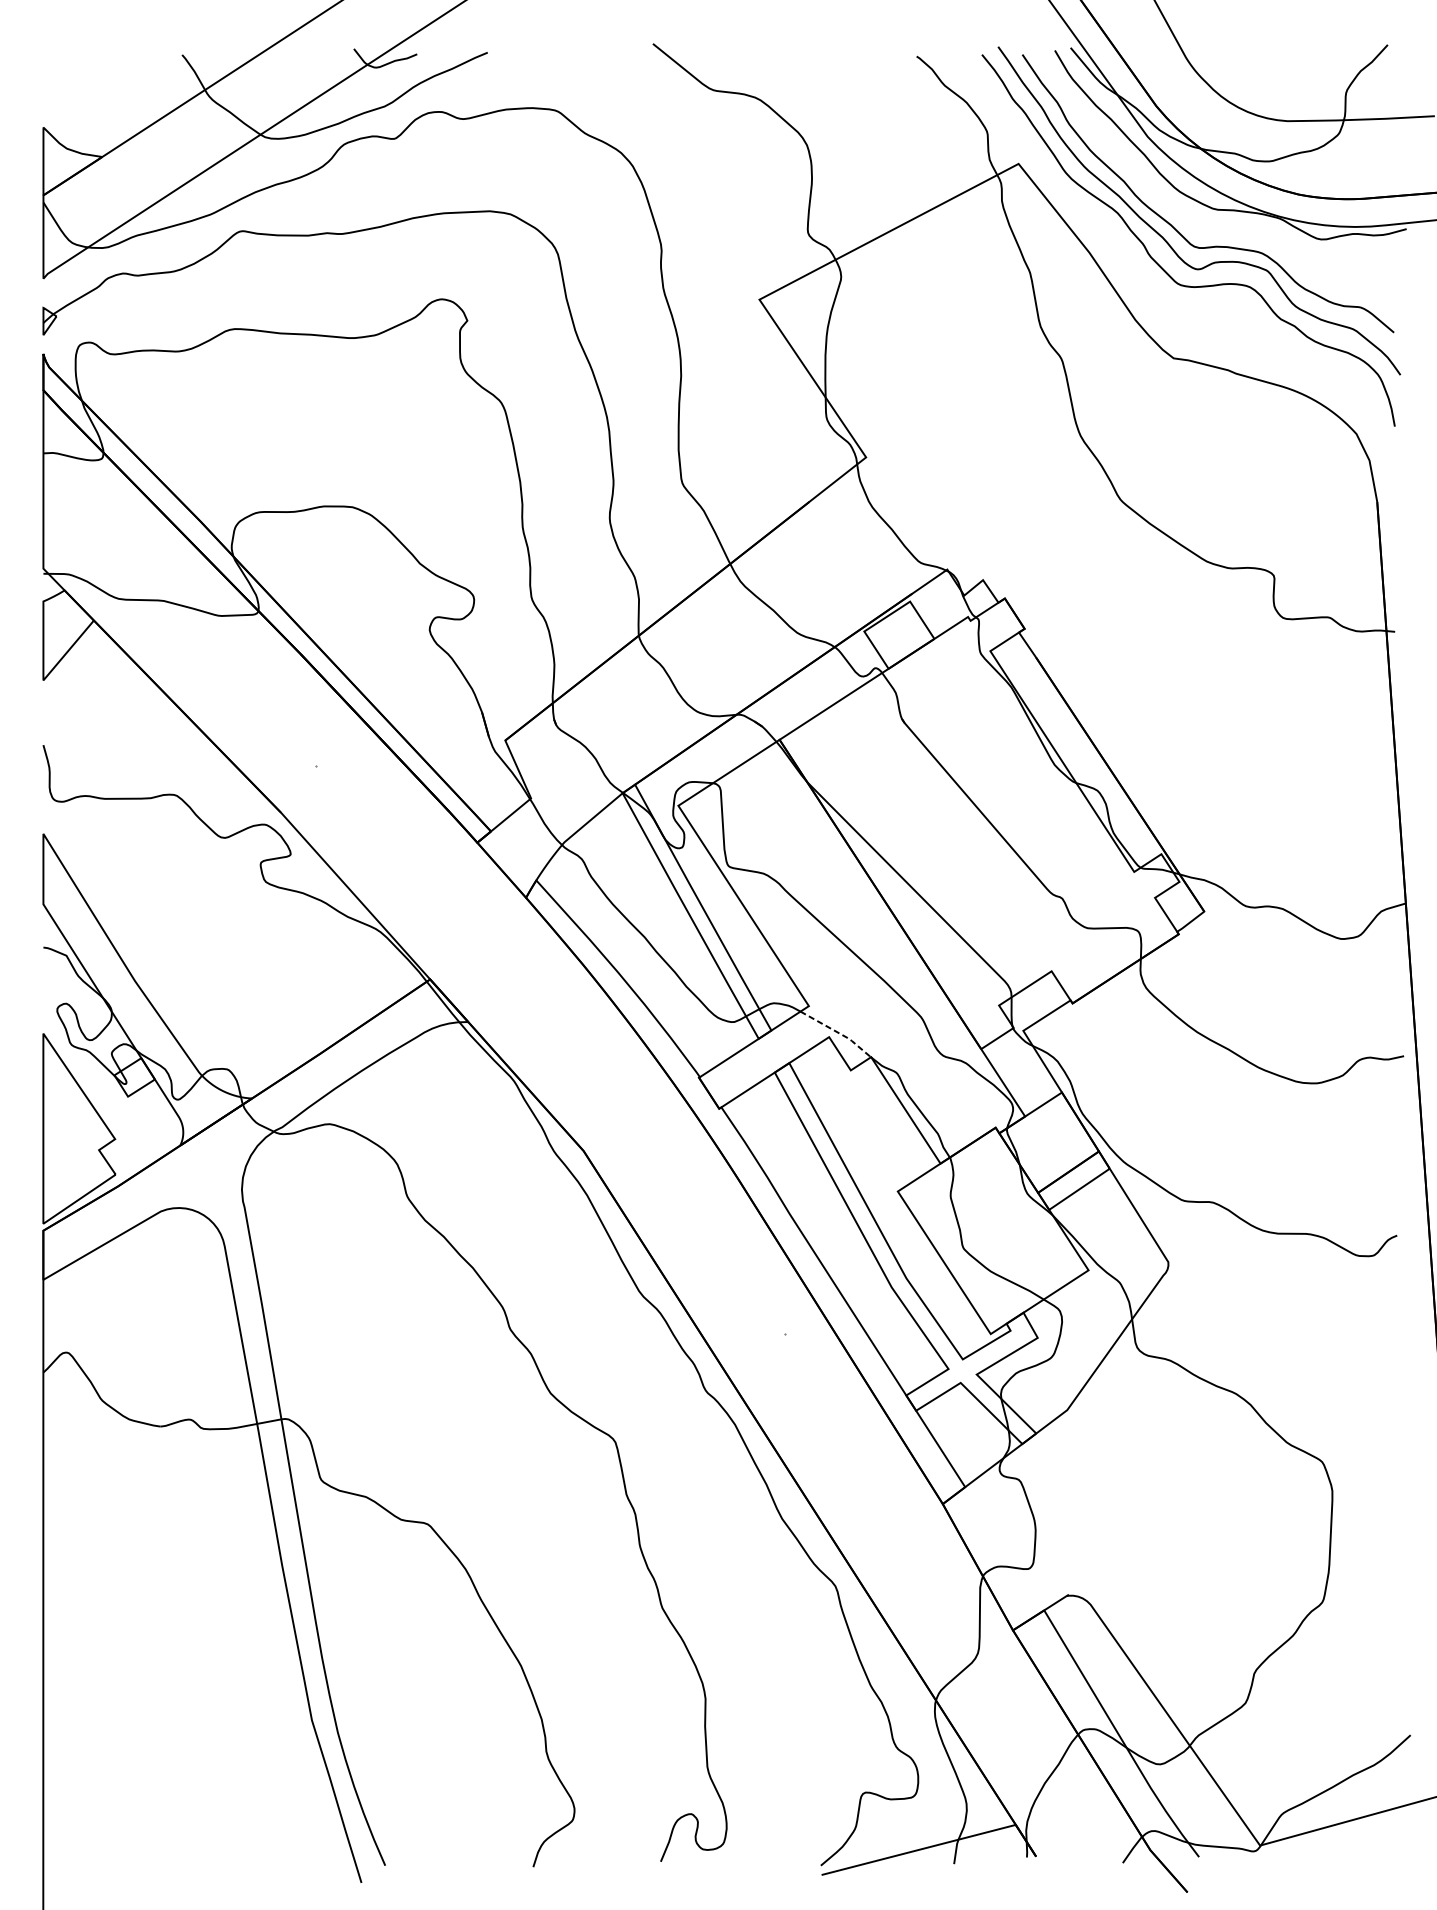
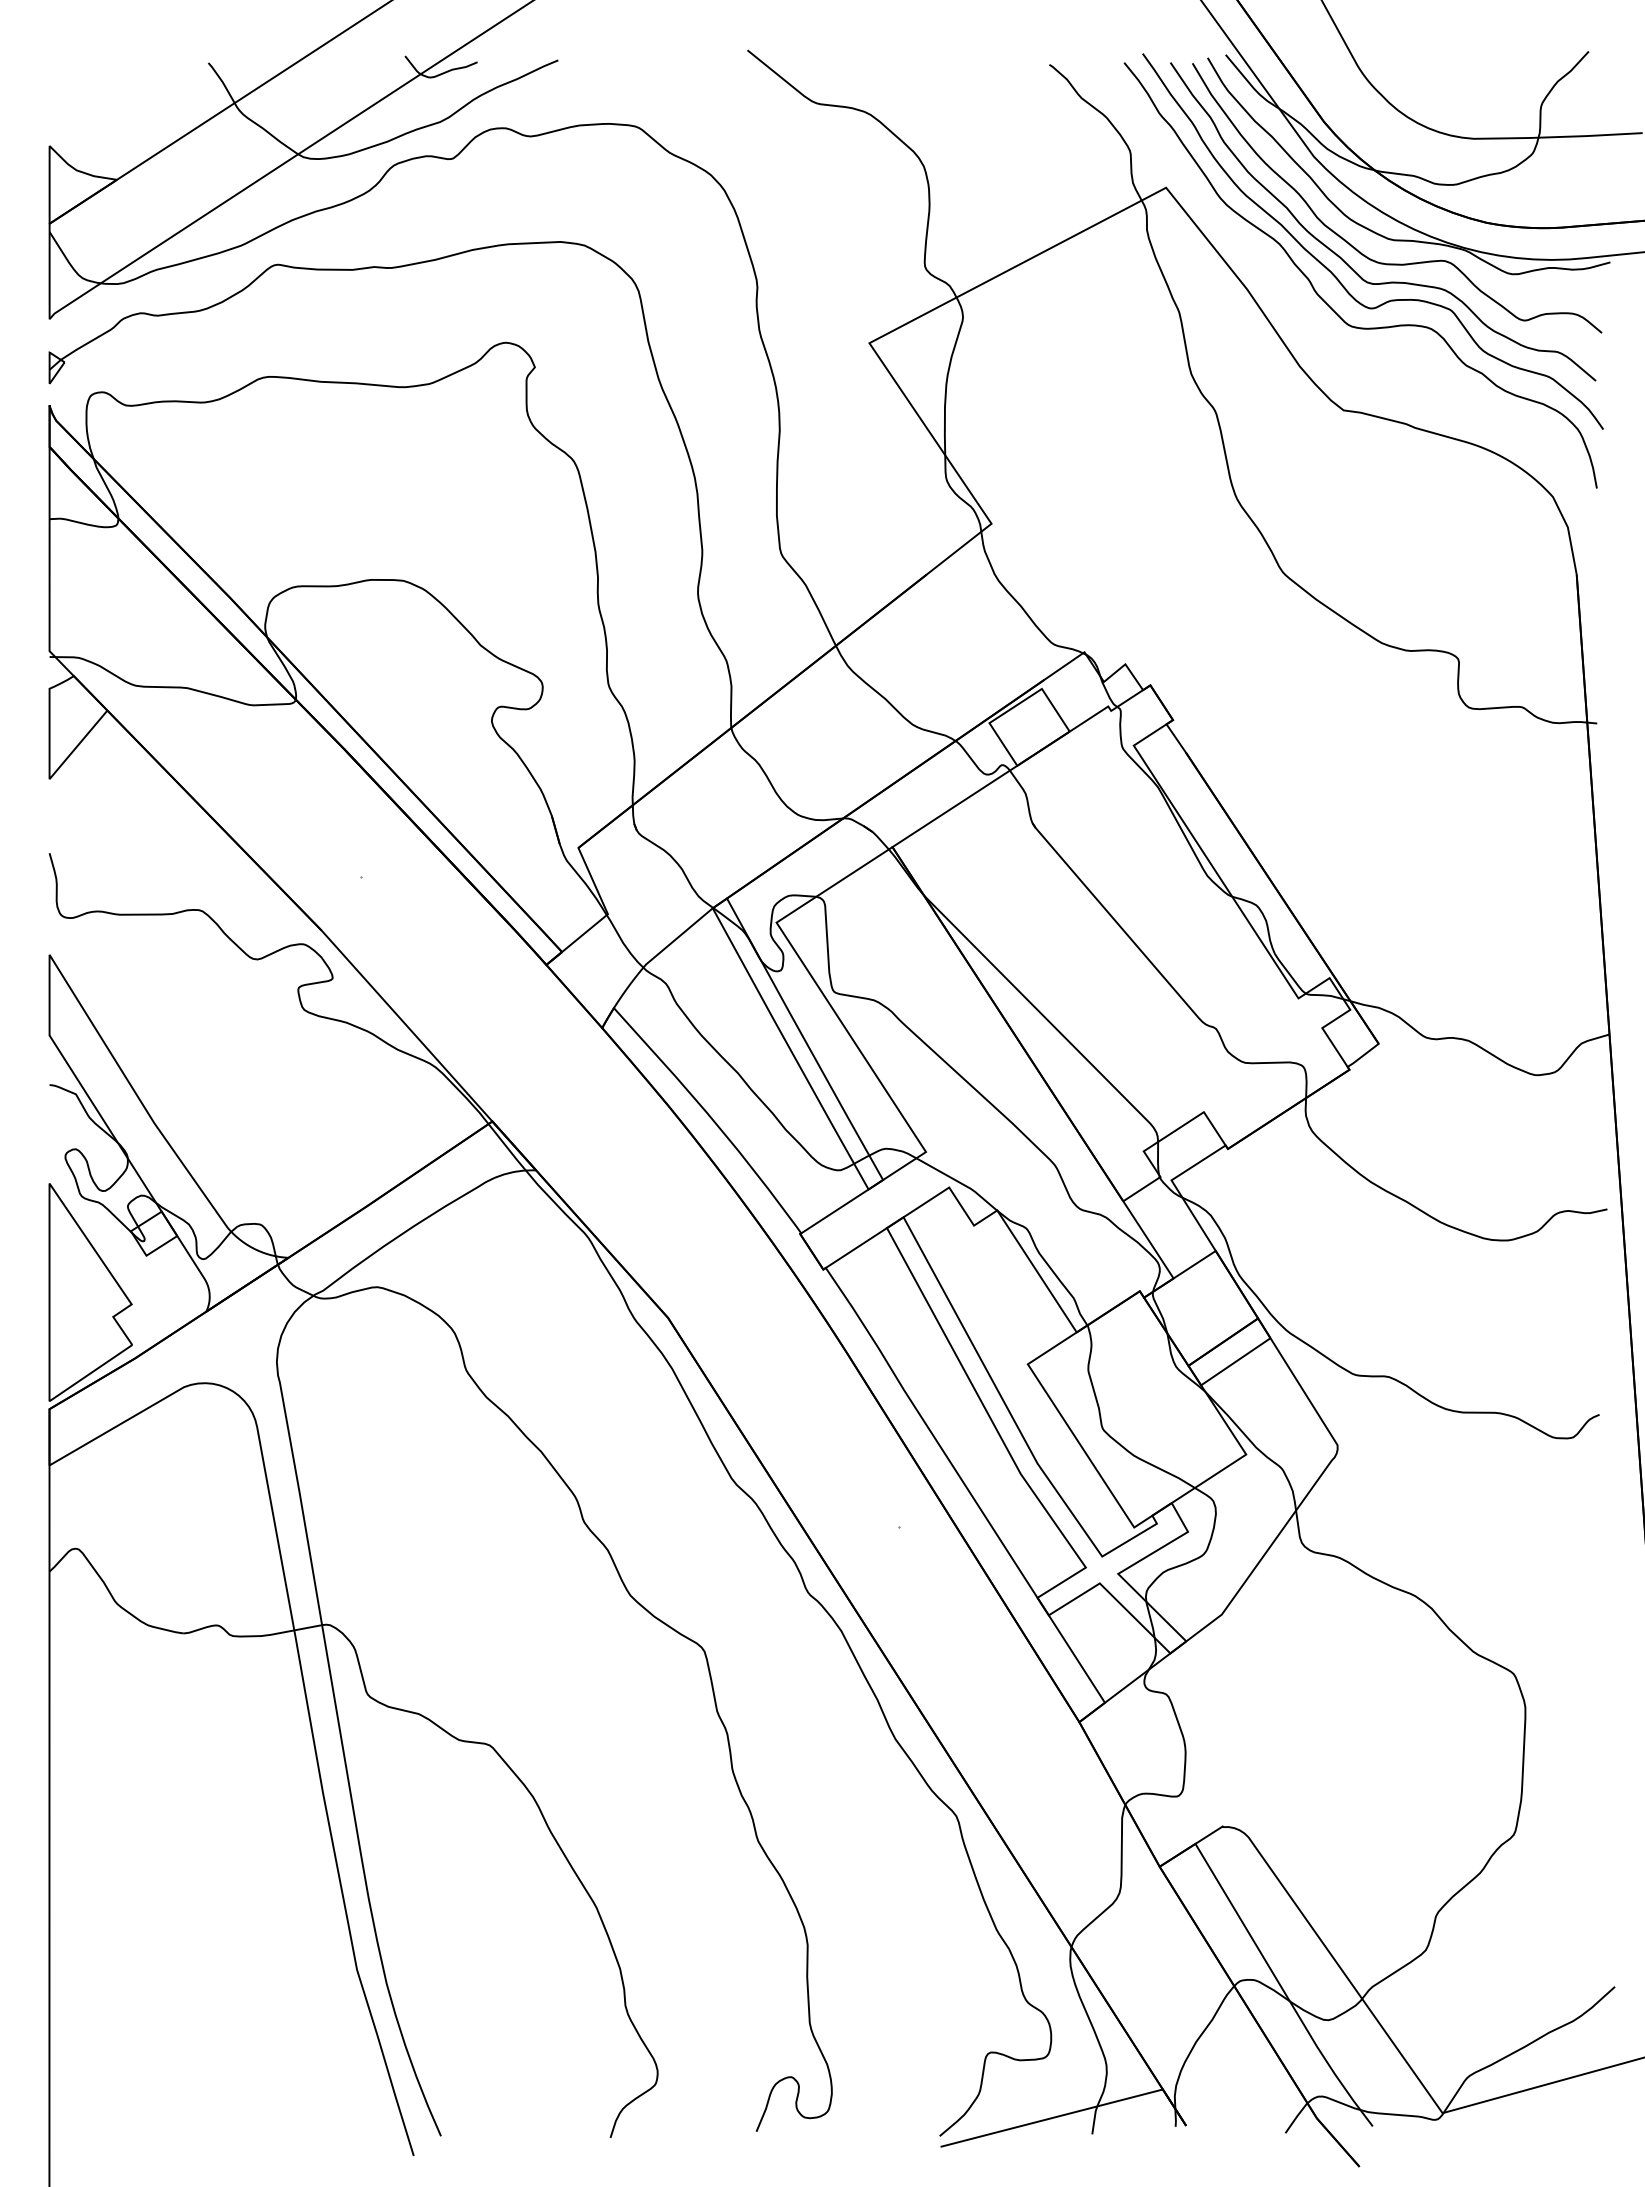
curve: (1183, 215) -> (1354, 246), added
line: (838, 1032) -> (959, 1182), dashed -> solid

